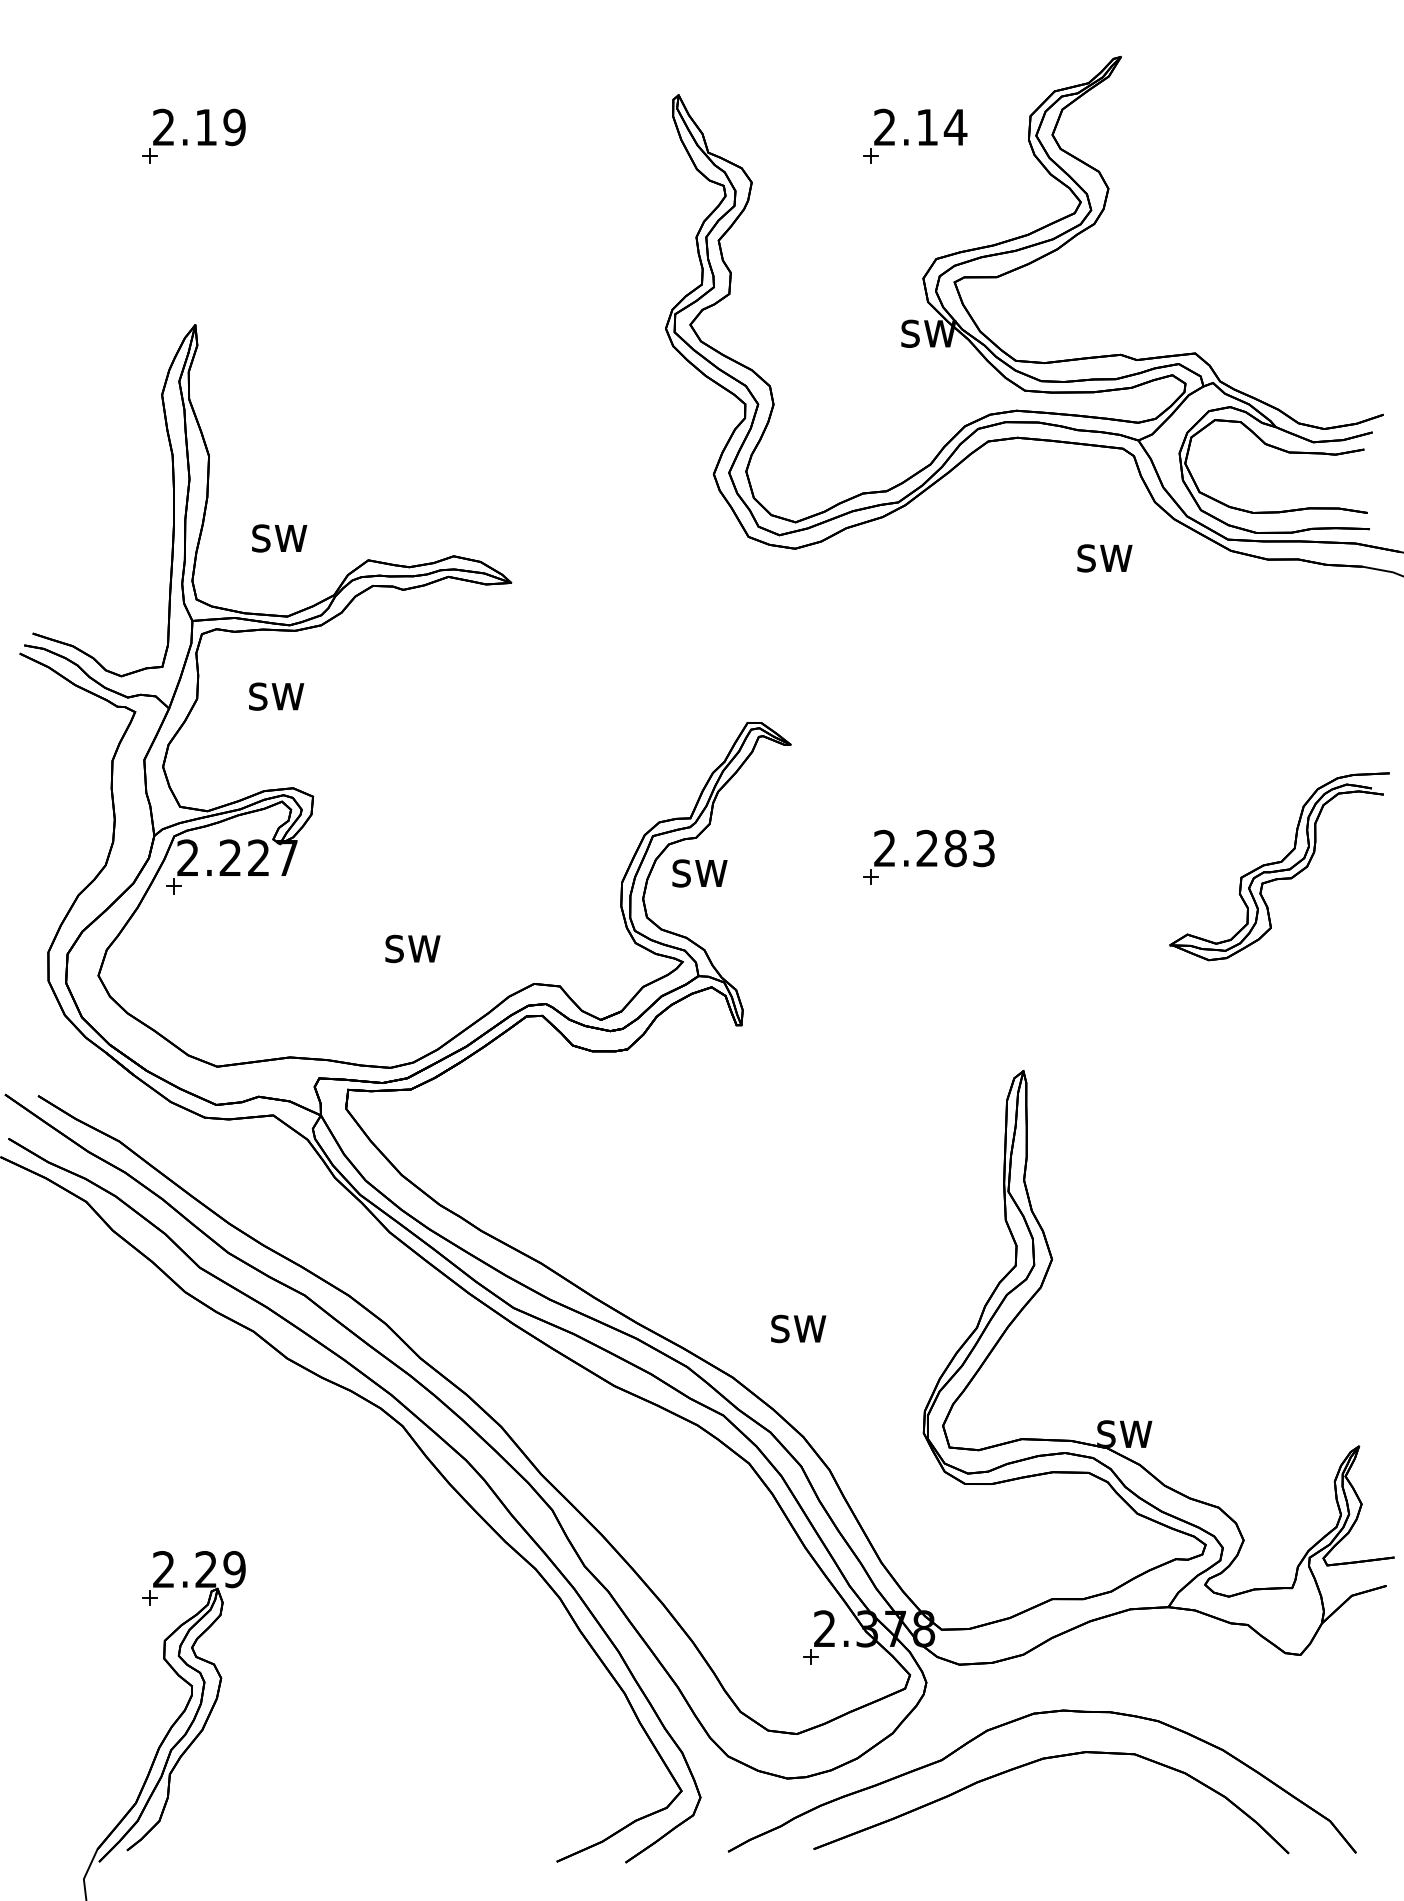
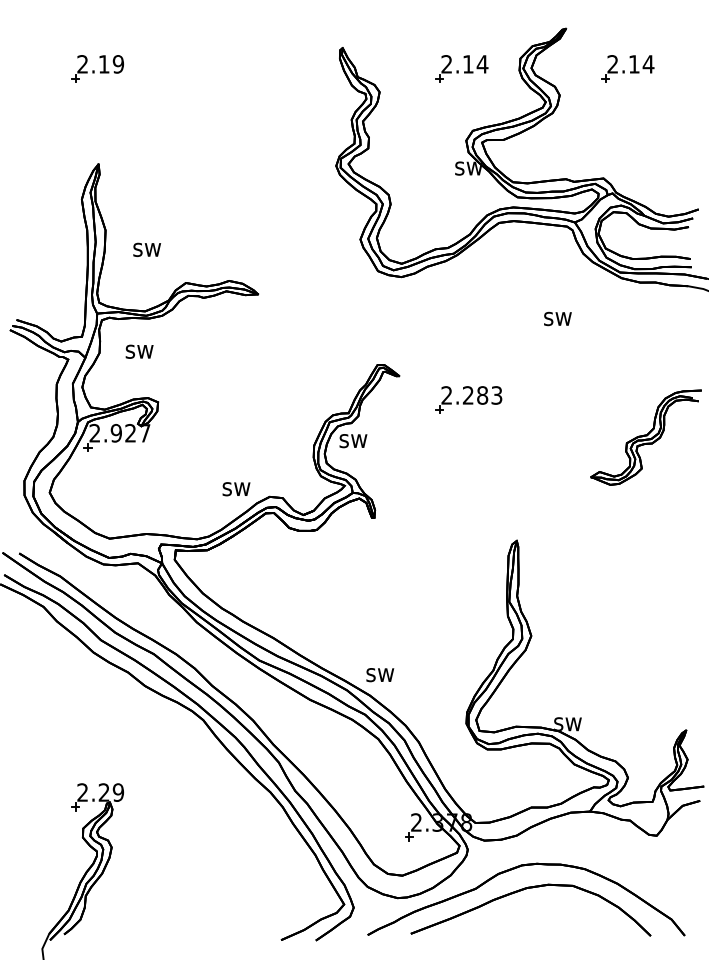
part: (1242, 135) -> (627, 68), added
text: (278, 537) -> (146, 249), moved
text: (1104, 557) -> (557, 318), moved
part: (927, 856) -> (468, 399), moved
text: (228, 858) -> (115, 433), 2.227 -> 2.927
text: (412, 949) -> (236, 489), moved
text: (799, 1329) -> (380, 675), moved

